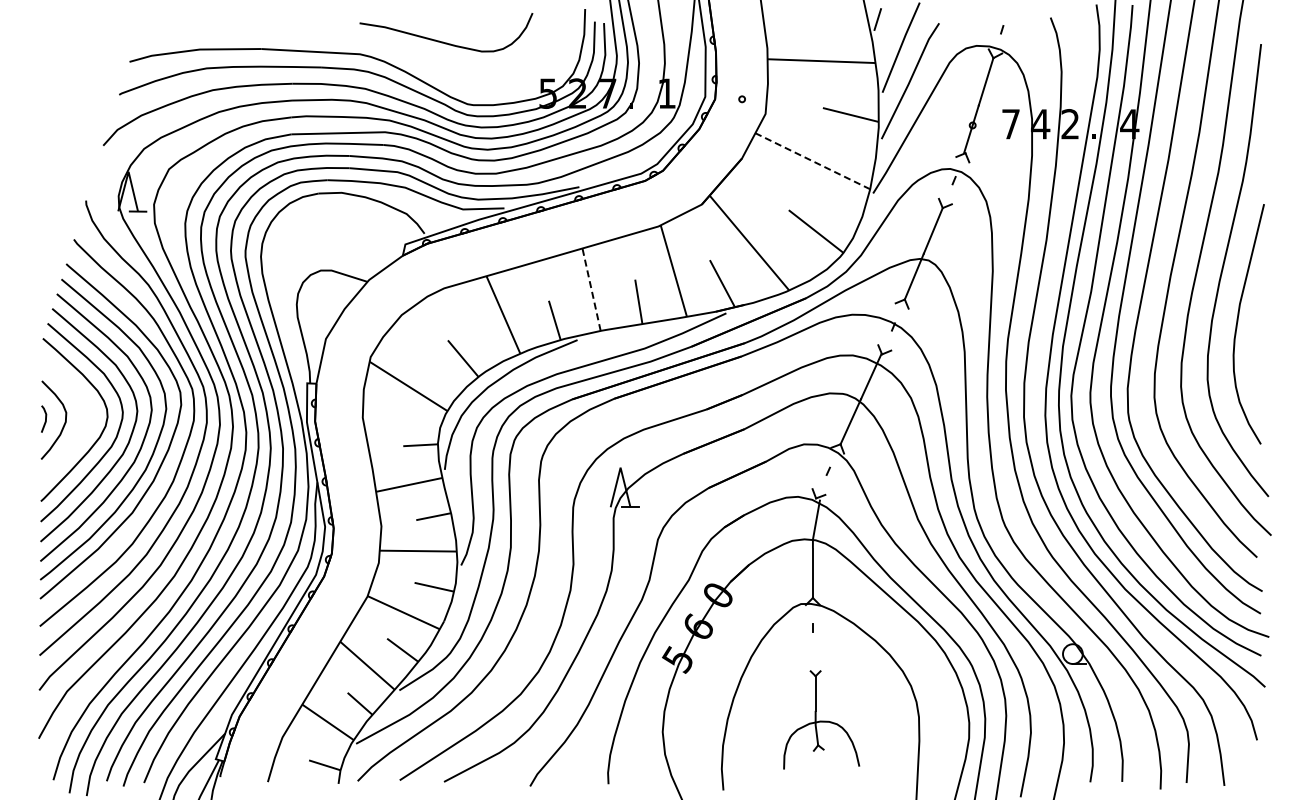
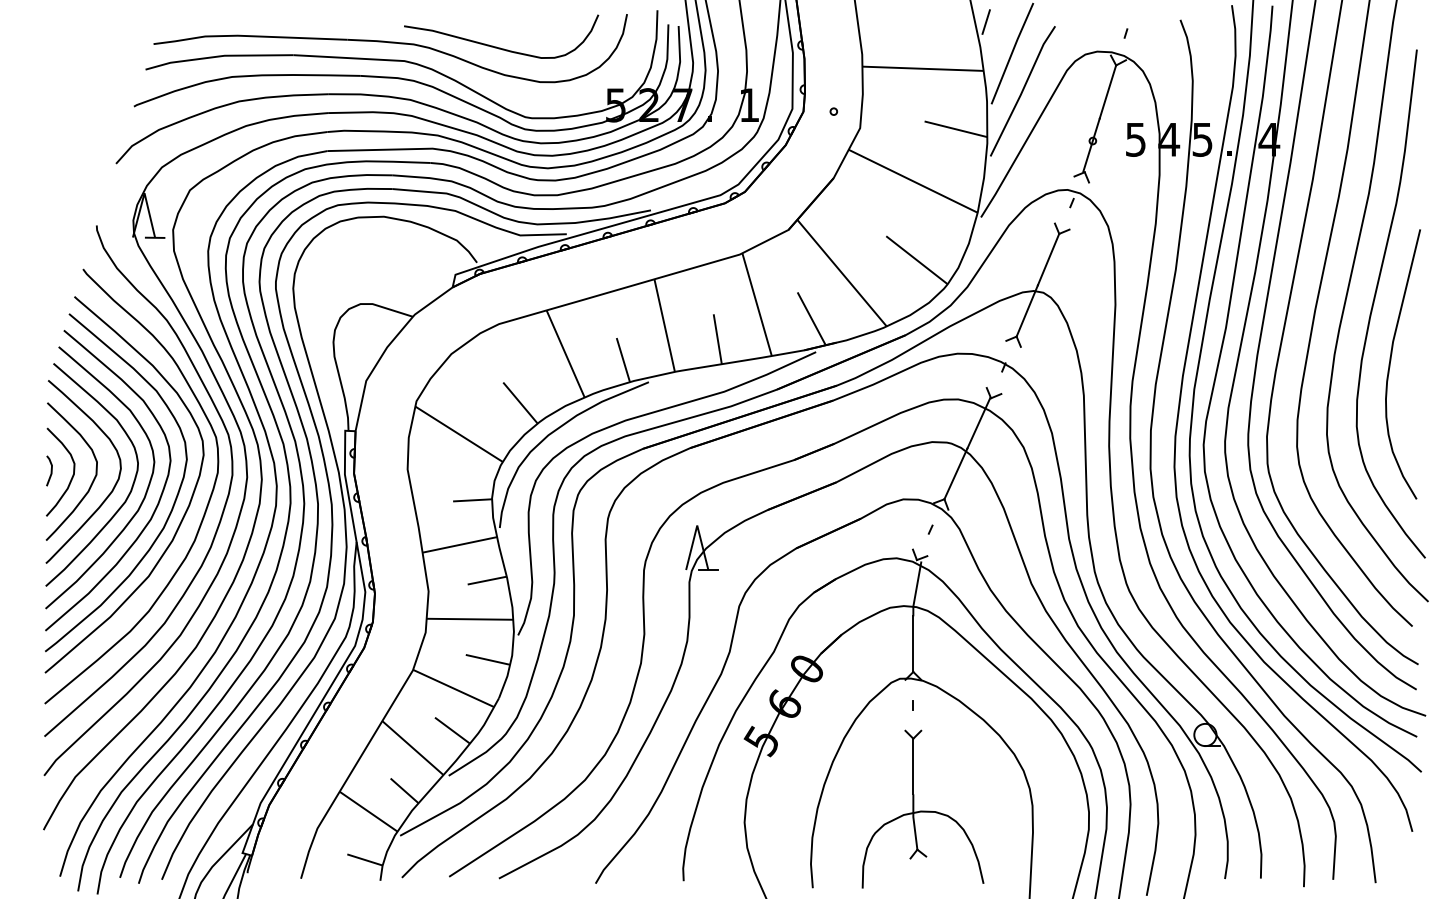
part: (347, 42) -> (390, 47), added
text: (1010, 124) -> (1135, 139), 7 -> 5
text: (1069, 124) -> (1201, 139), 2 -> 5
line: (812, 161) -> (912, 181), dashed -> solid
line: (591, 289) -> (664, 325), dashed -> solid
curve: (82, 426) -> (92, 479), added
part: (821, 719) -> (922, 808), size x1.43

